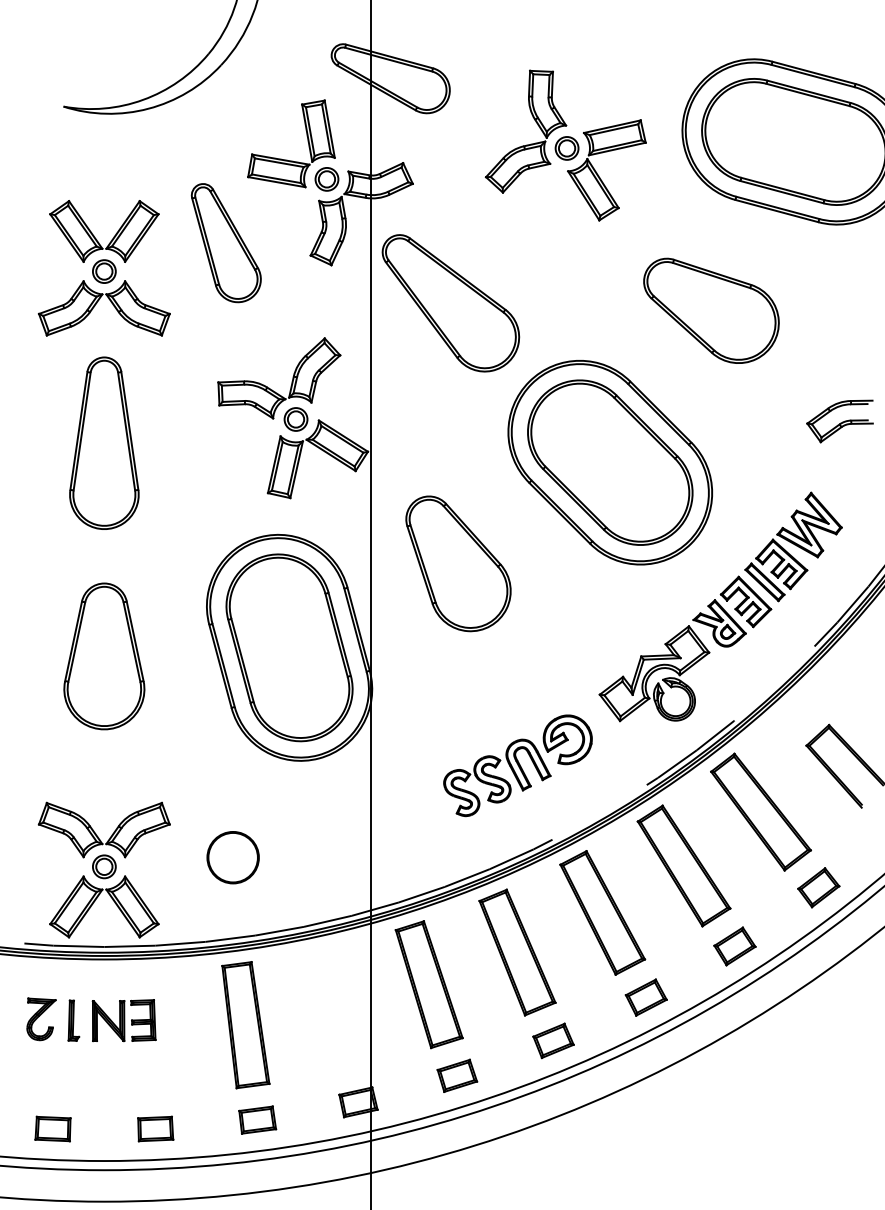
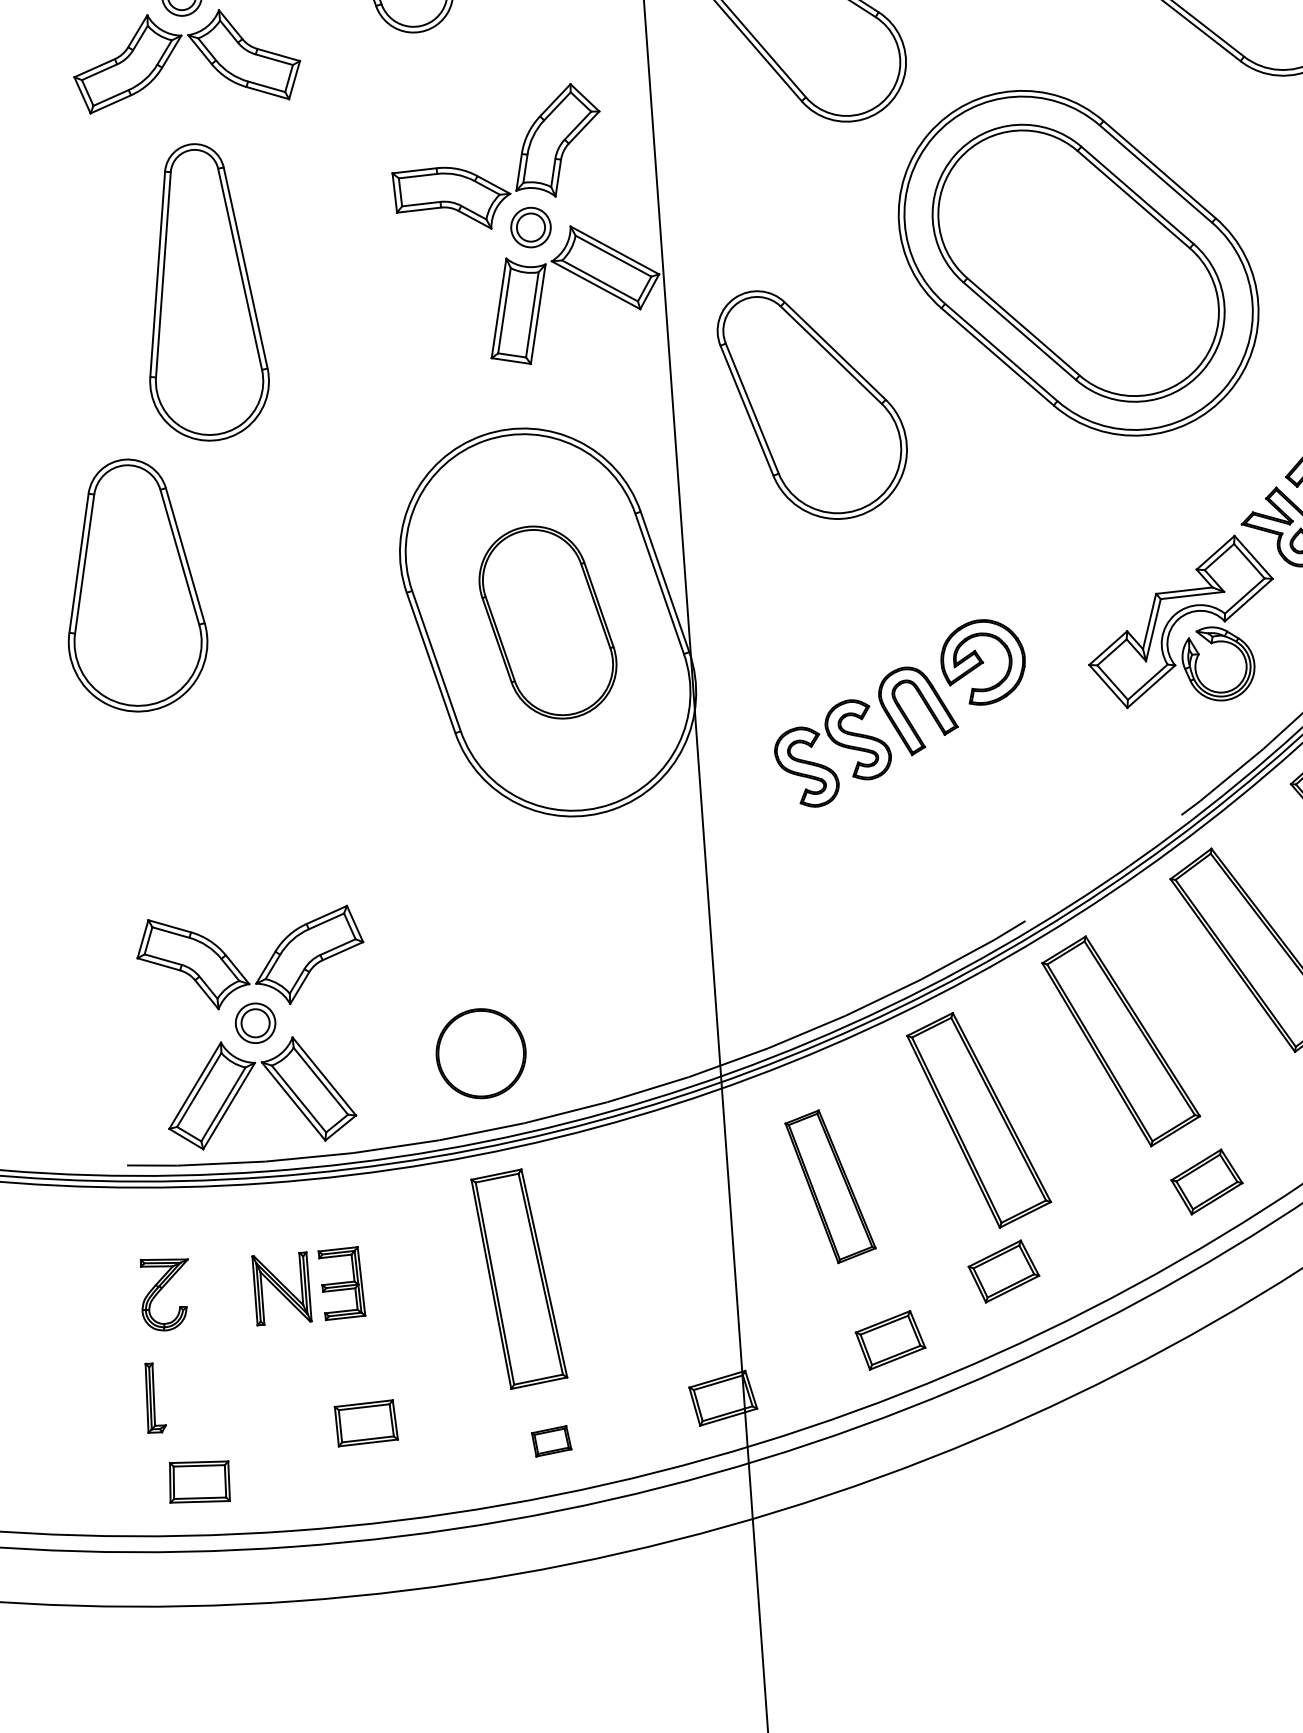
part: (458, 563) -> (813, 403), moved
part: (289, 647) -> (547, 621), size x0.6
part: (104, 656) -> (134, 585), moved
part: (517, 765) -> (899, 712), moved
circle: (232, 857) -> (479, 1053), moved
part: (428, 984) -> (829, 1186), size x0.7
part: (73, 1020) -> (154, 1397), moved
part: (553, 1040) -> (1003, 1270), moved
part: (257, 1119) -> (551, 1440), size x0.6
part: (155, 1128) -> (365, 1422), moved

